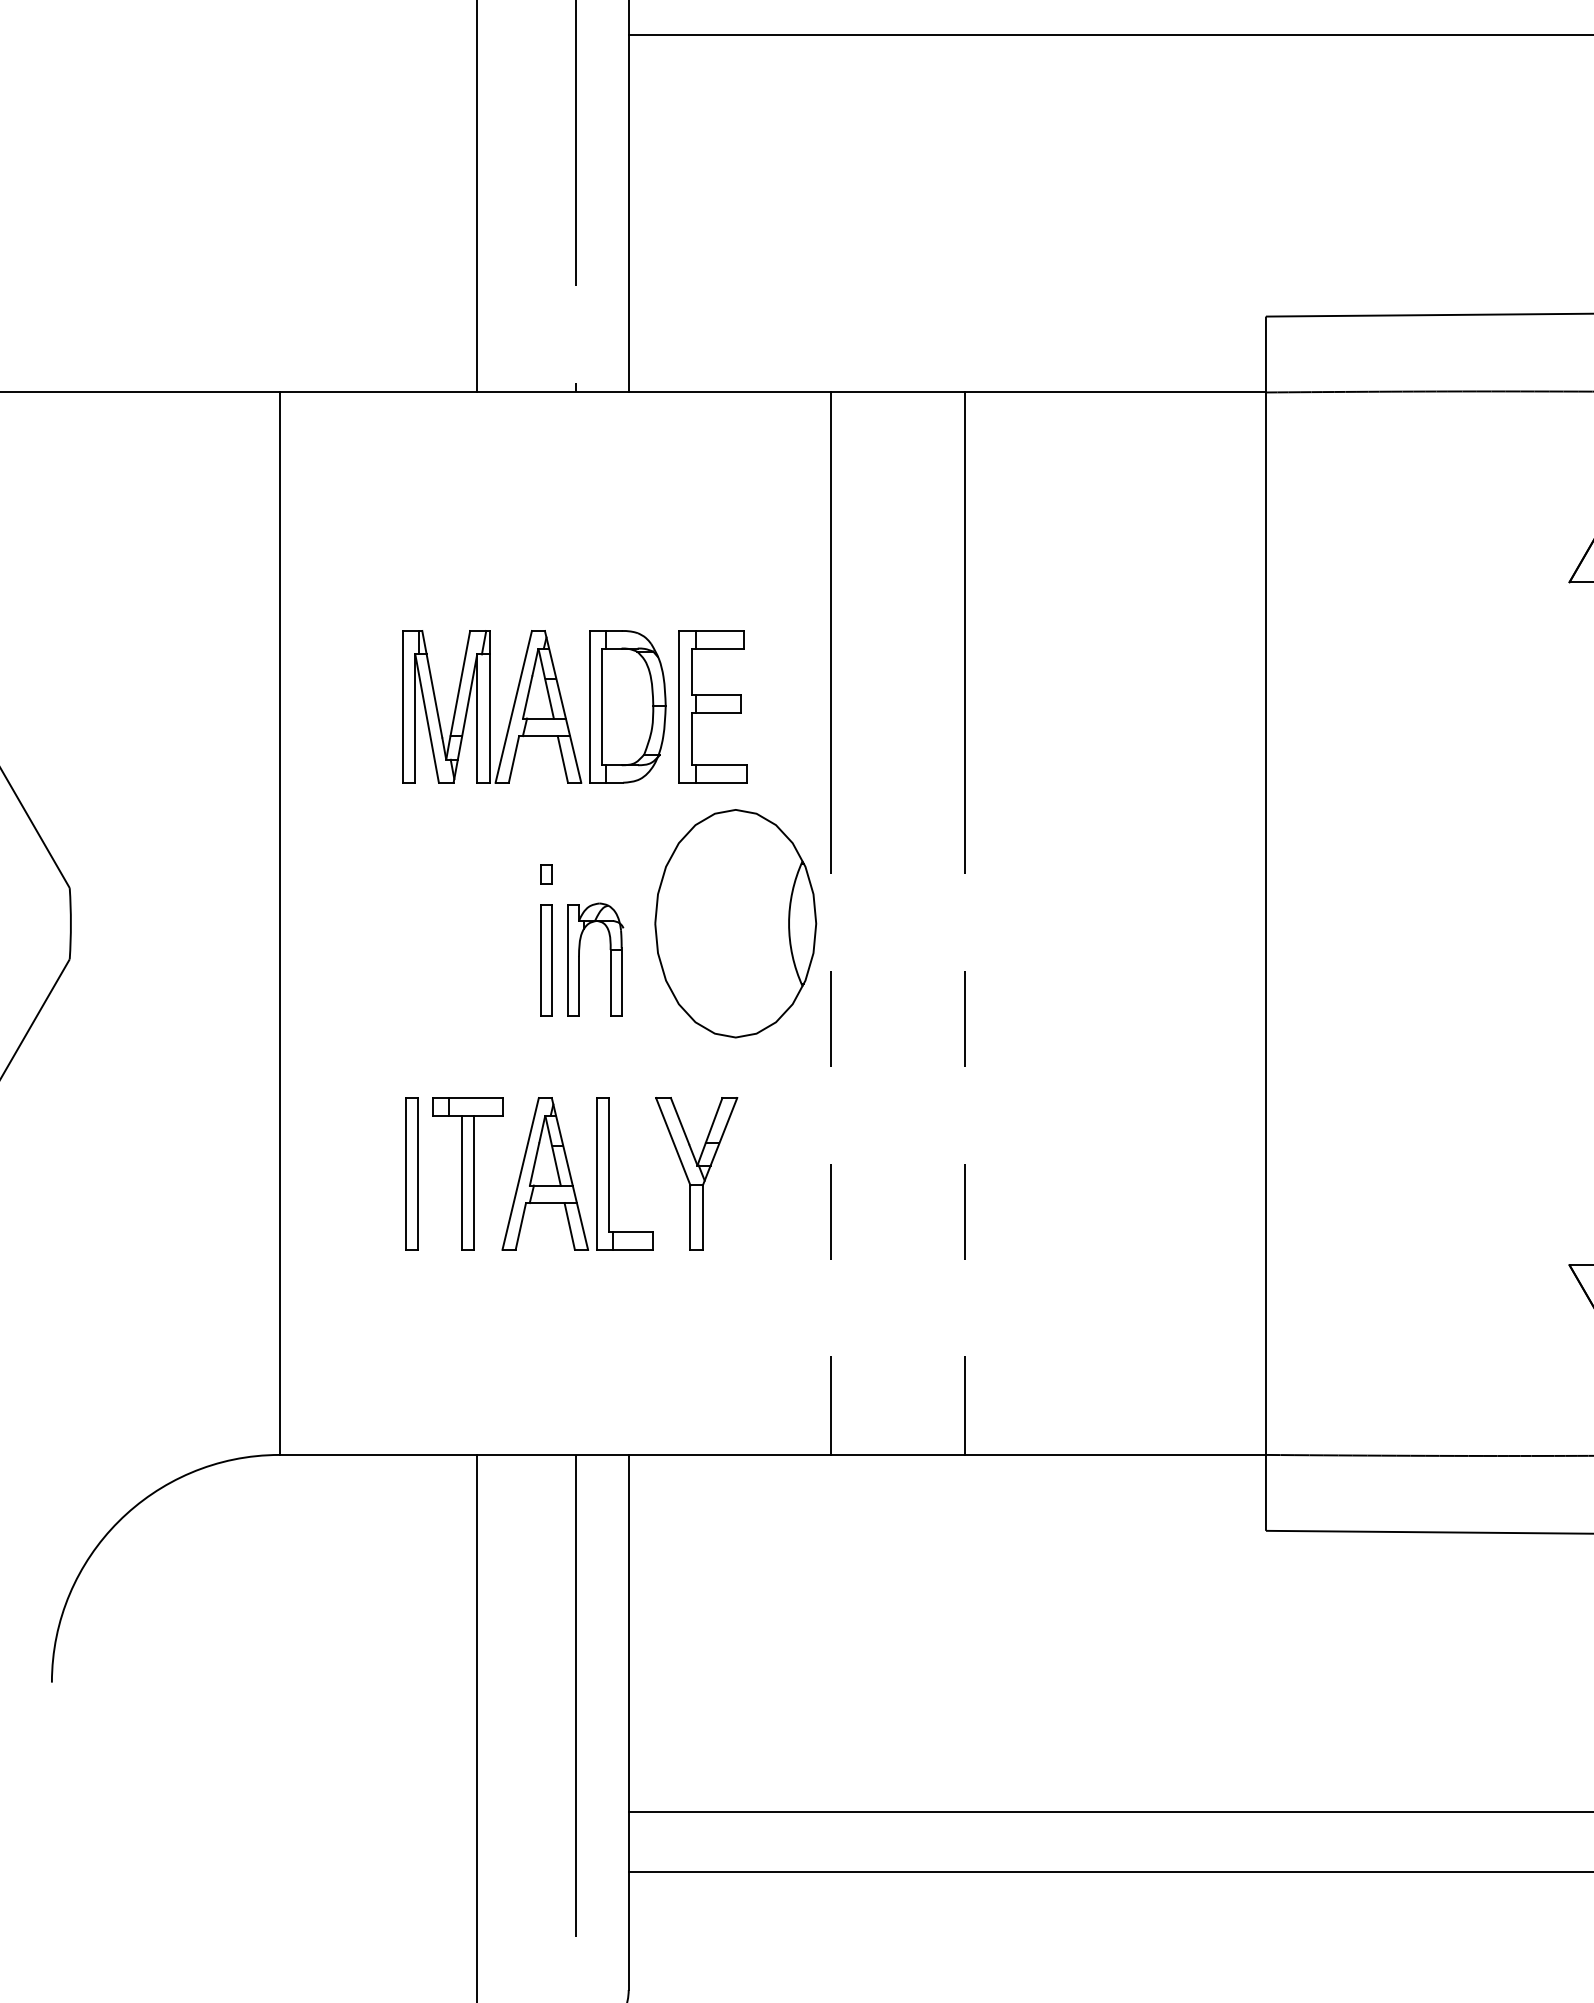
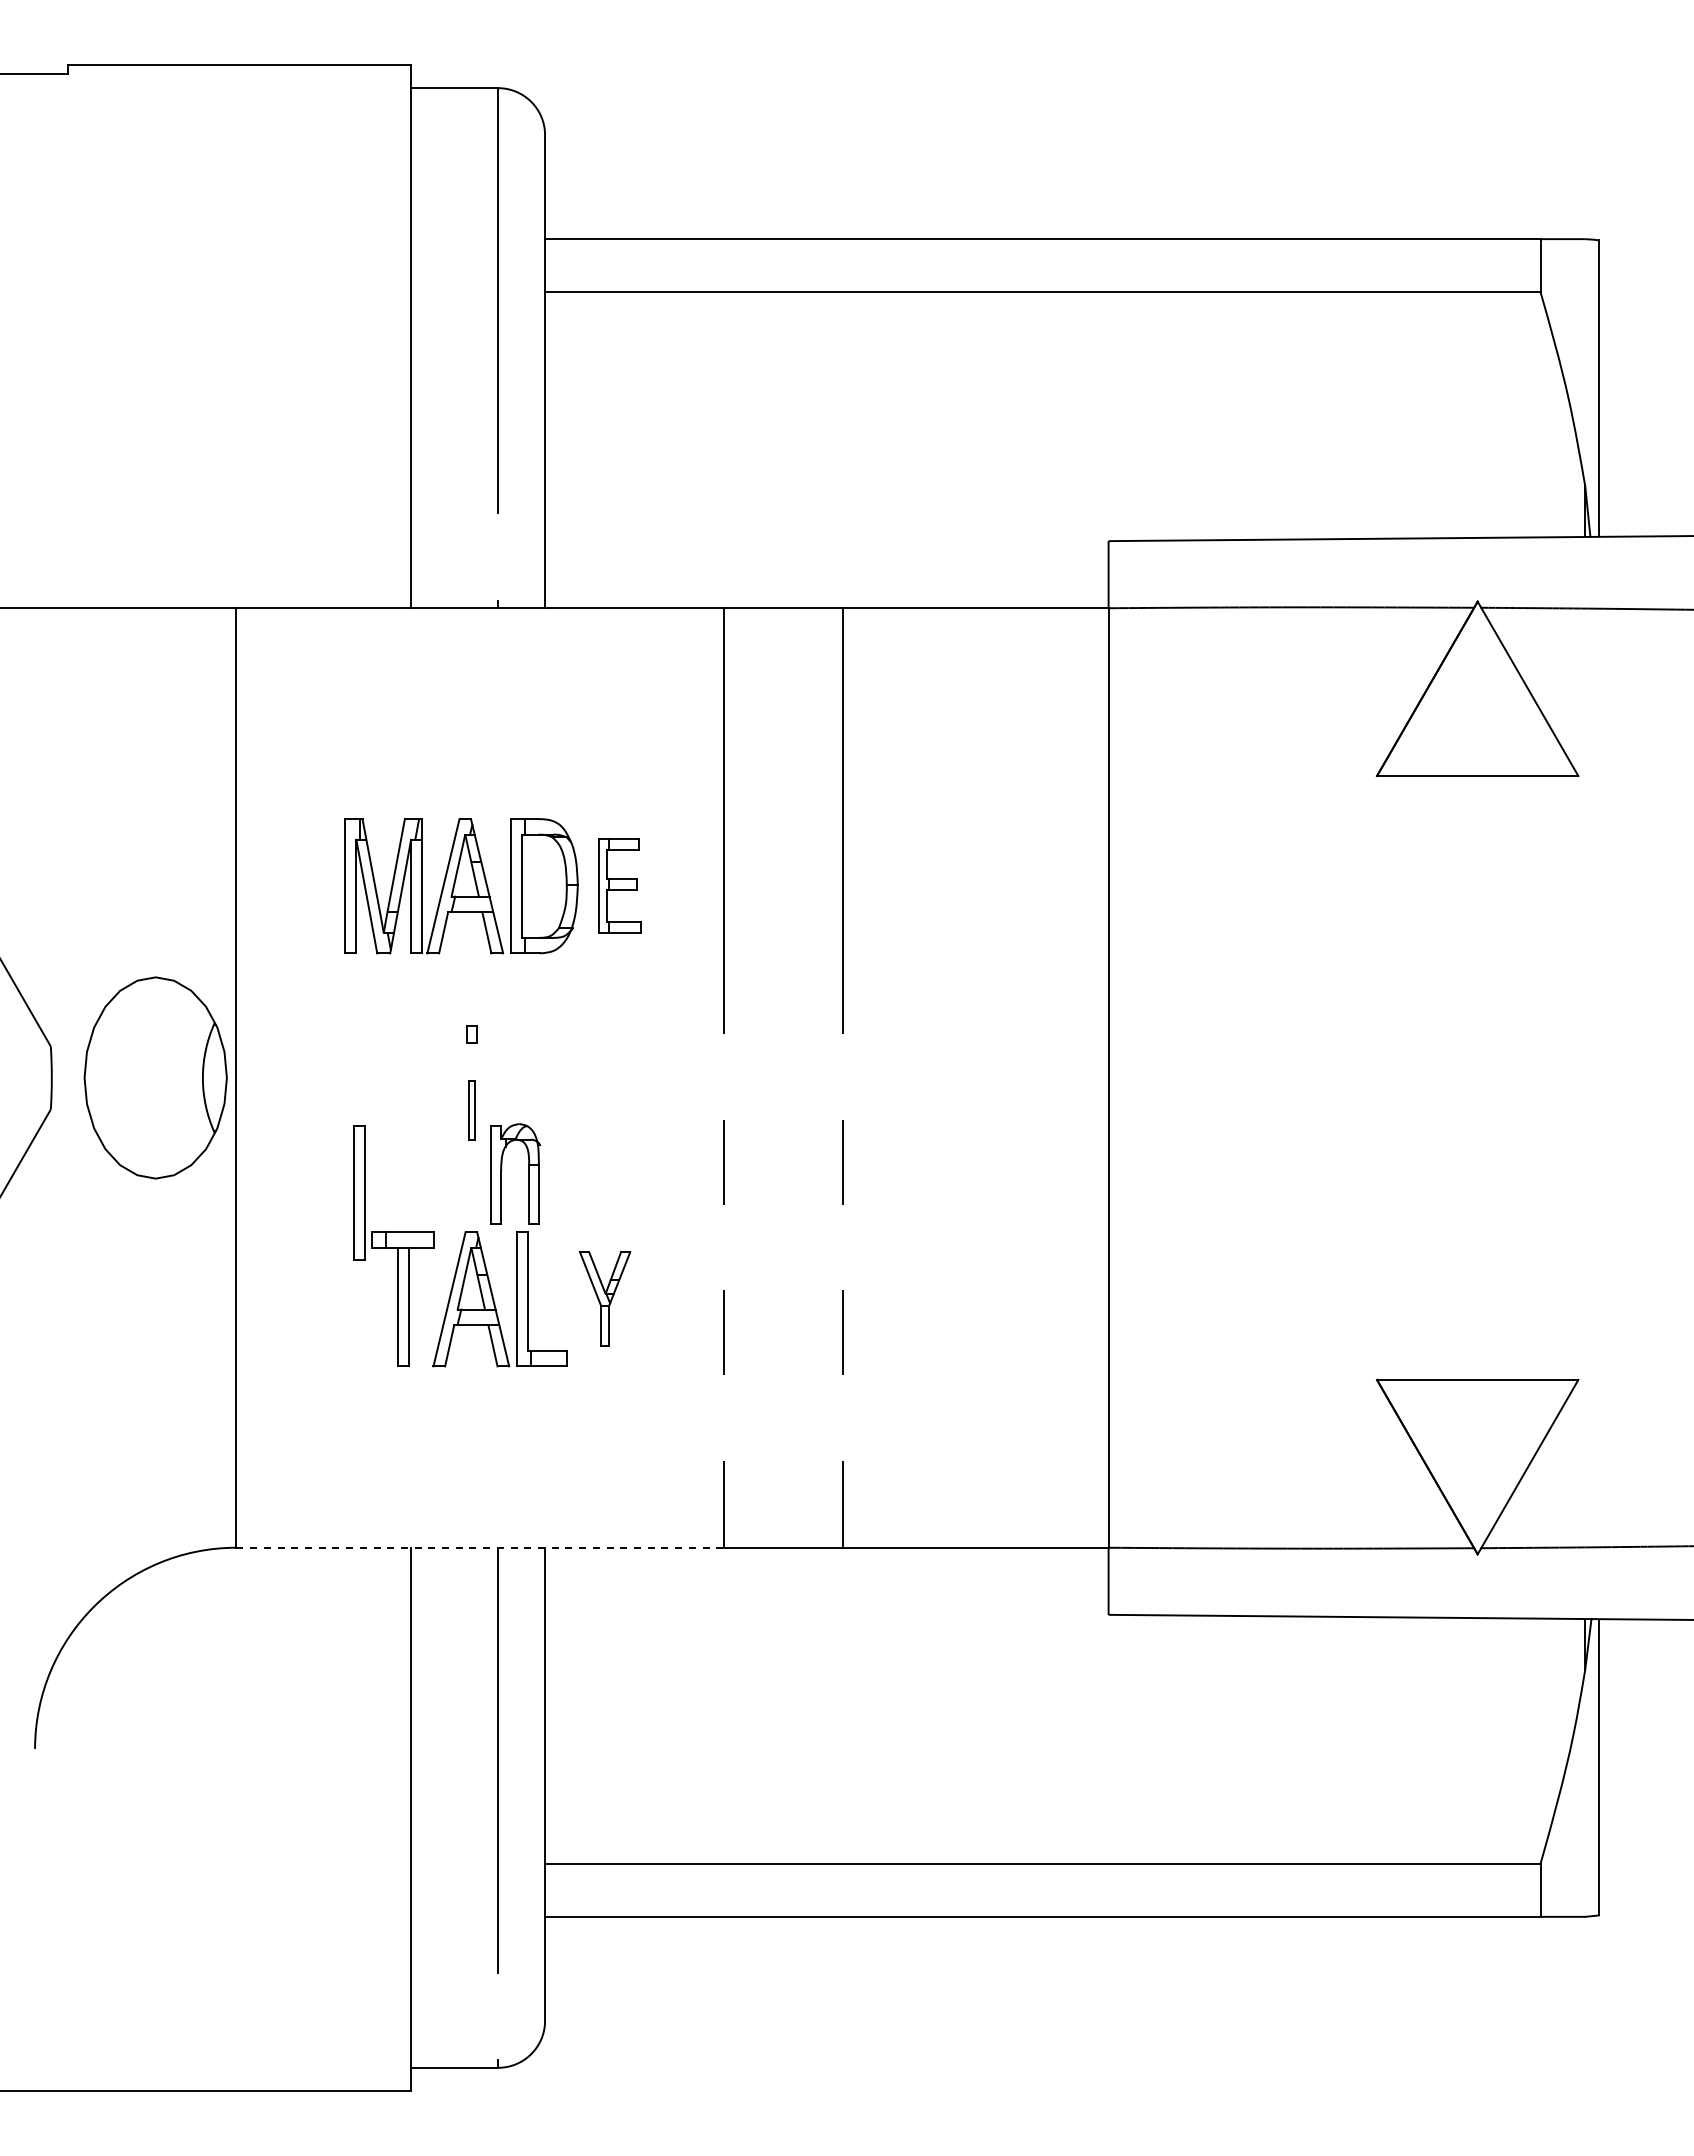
part: (712, 706) -> (619, 885), size x0.7
part: (735, 923) -> (155, 1077), moved
part: (609, 959) -> (528, 1173), moved
part: (545, 960) -> (471, 1110), size x0.6
part: (412, 1173) -> (359, 1192), moved
part: (695, 1173) -> (604, 1298), size x0.7
line: (555, 1454) -> (480, 1547), solid -> dashed

